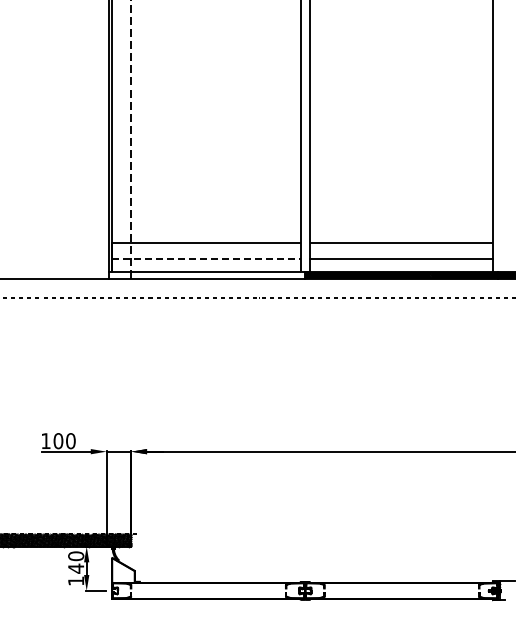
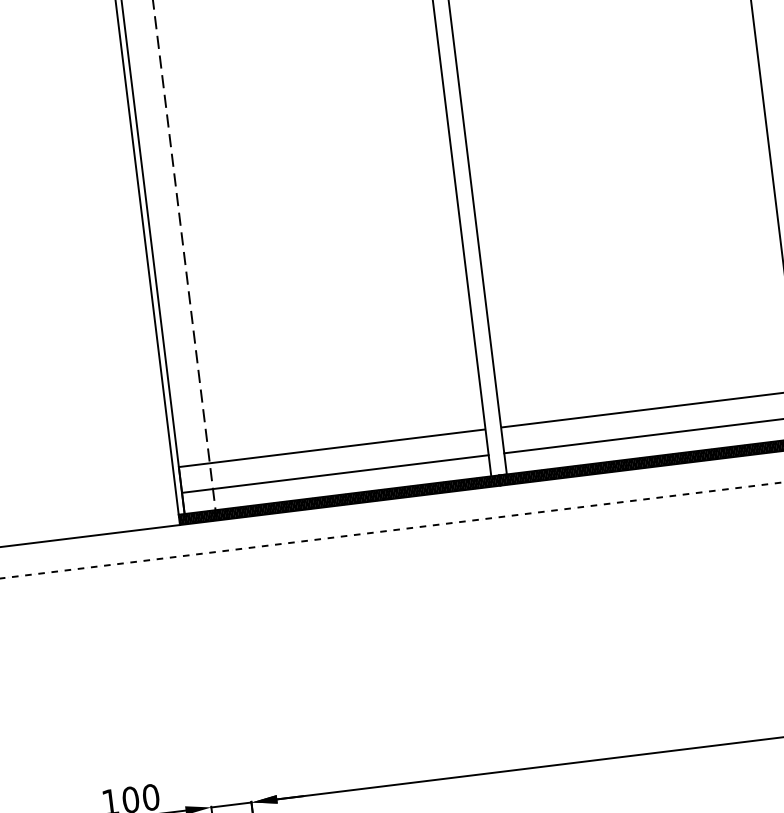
line: (206, 259) -> (335, 474), dashed -> solid
hatch: (206, 275) -> (338, 500), added

